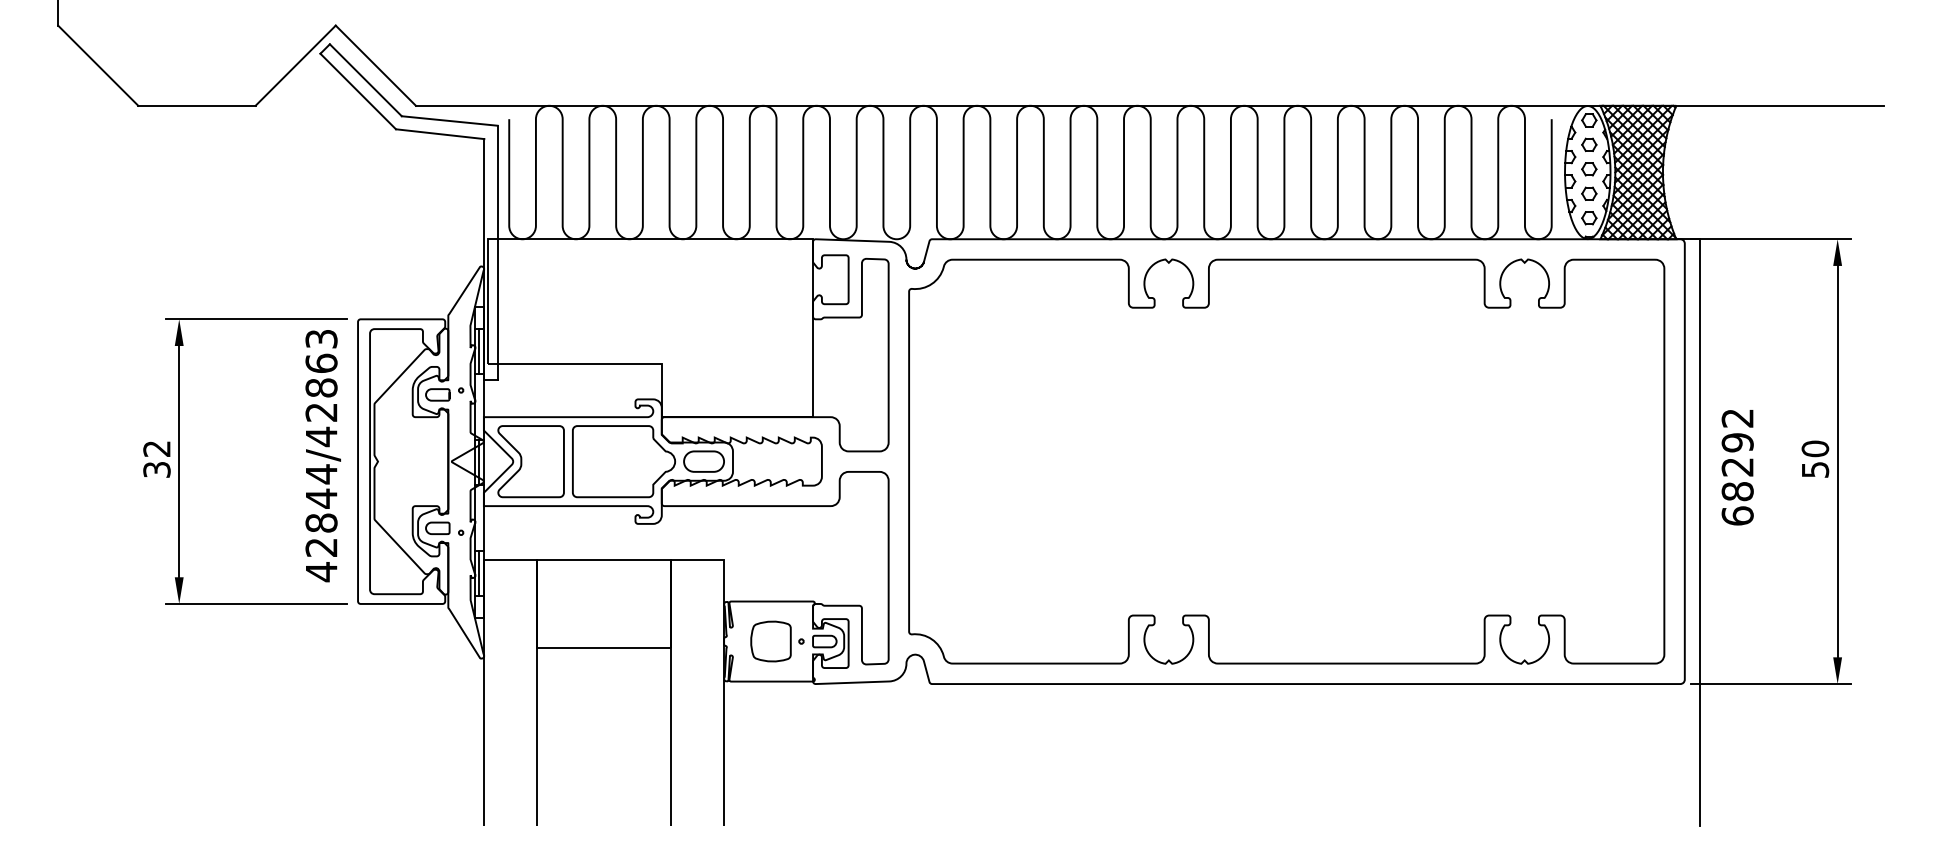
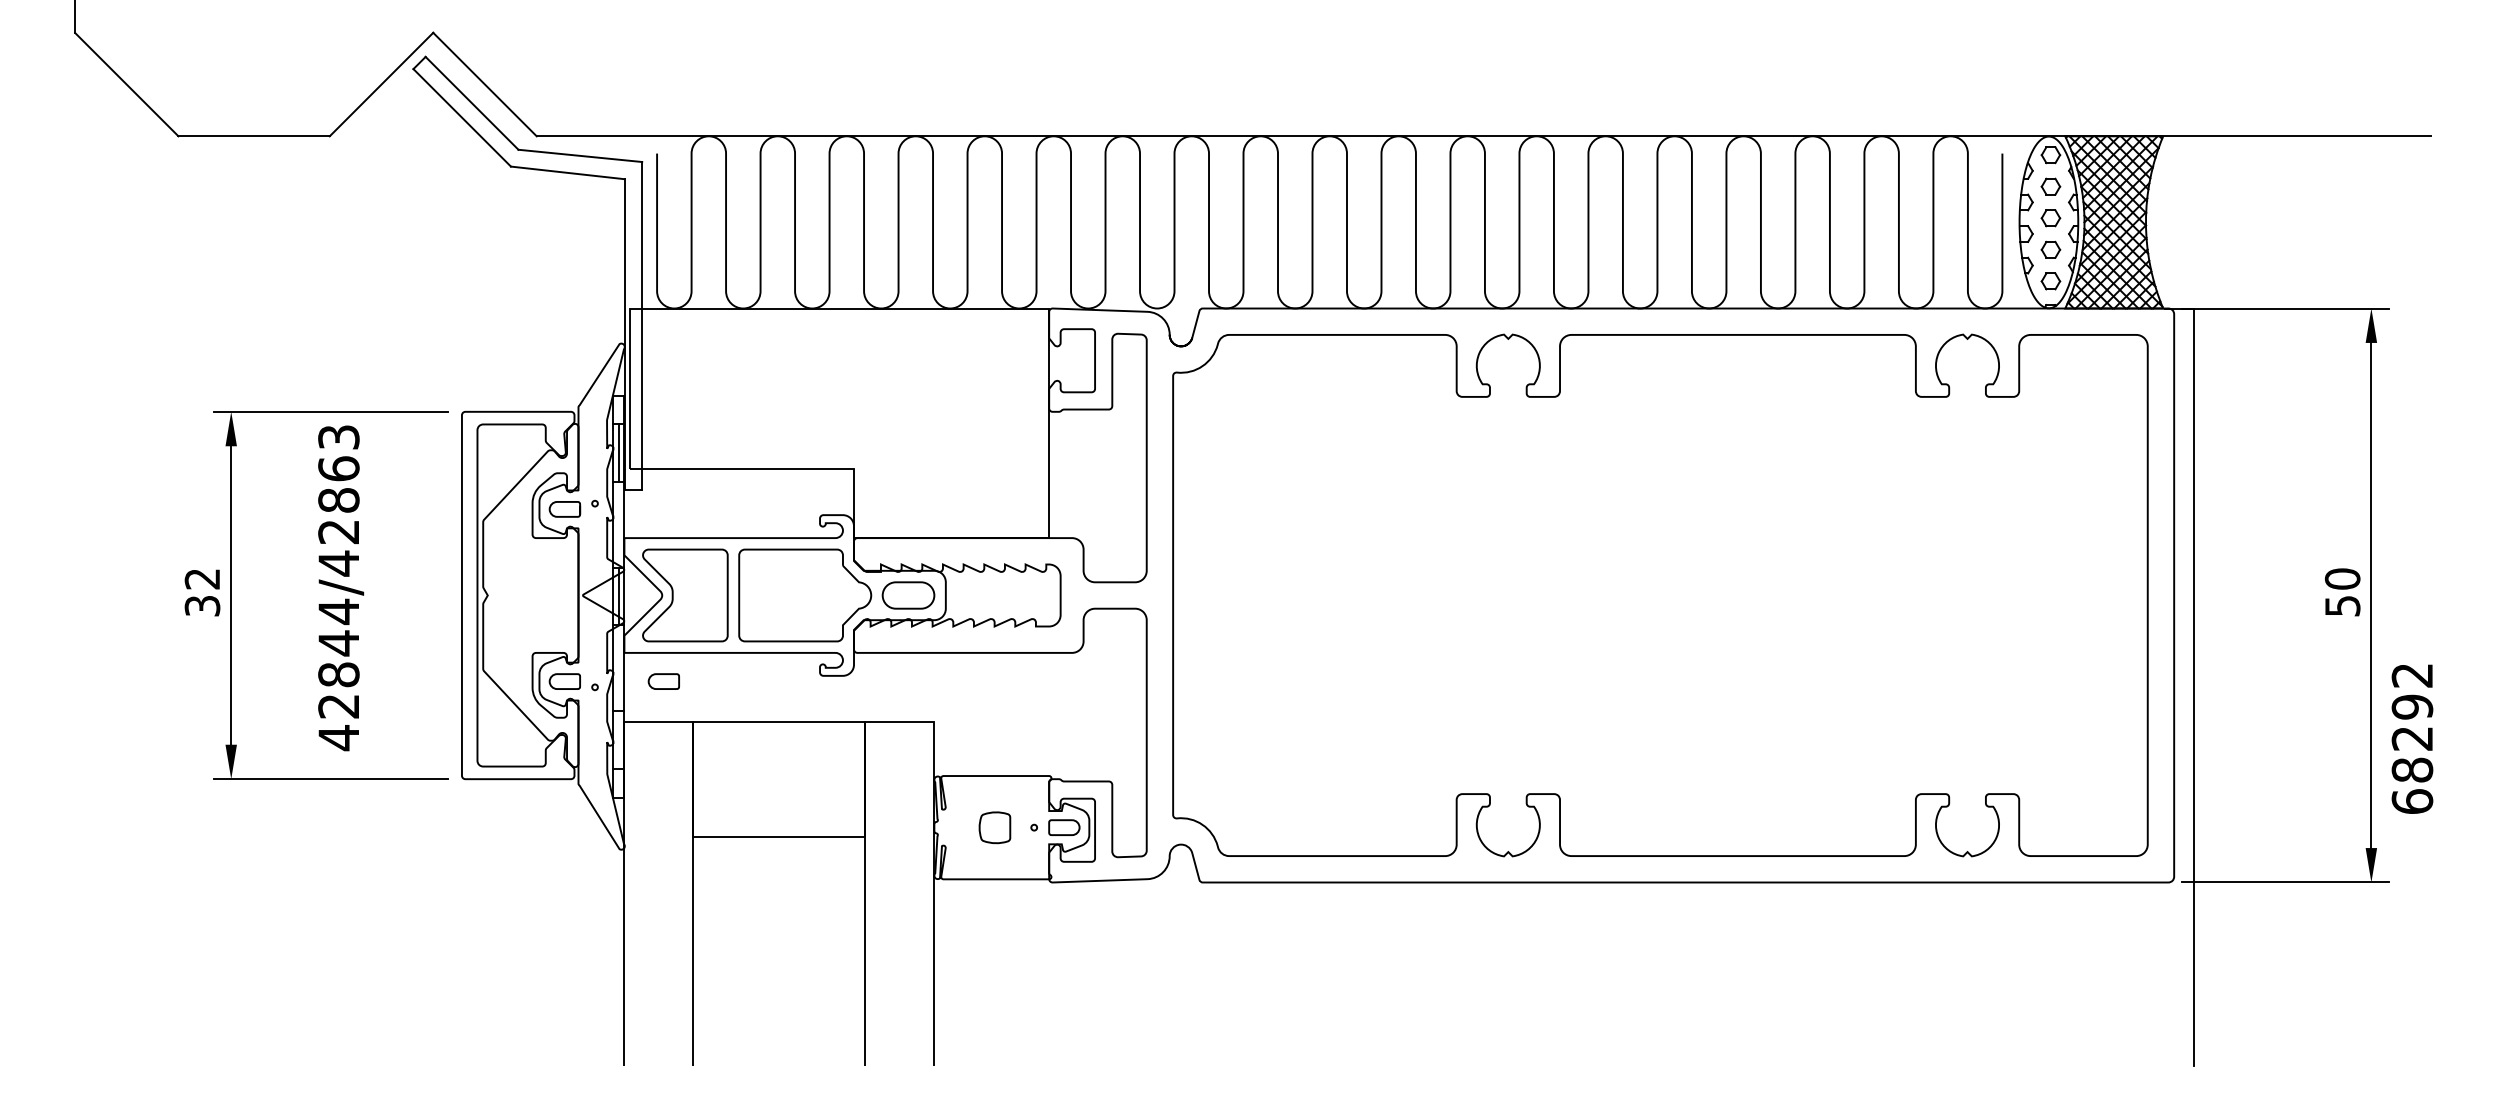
text: (323, 456) -> (341, 588), moved
text: (1737, 467) -> (2412, 738), moved
part: (514, 528) -> (663, 681), added
line: (479, 573) -> (618, 739), removed
part: (770, 641) -> (994, 827), size x0.6

